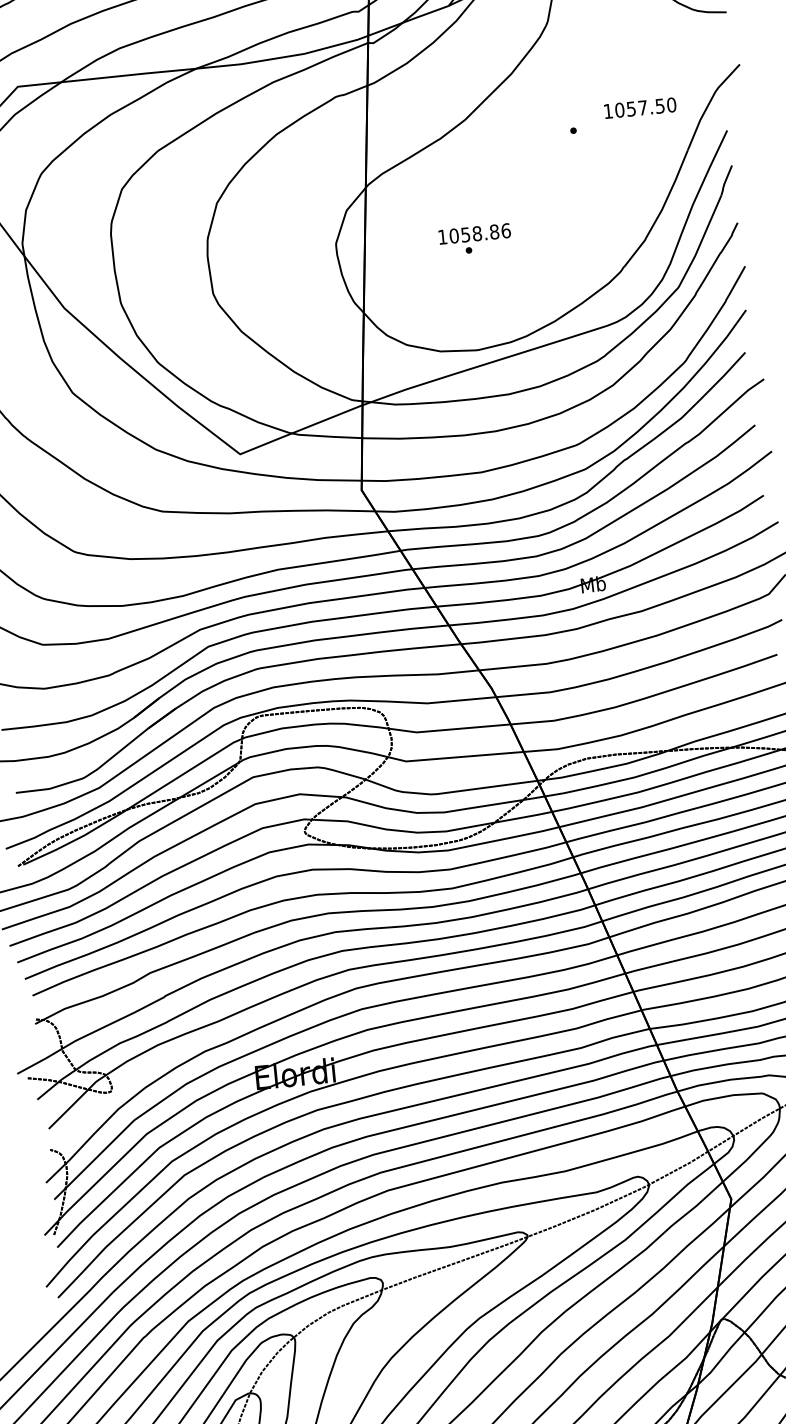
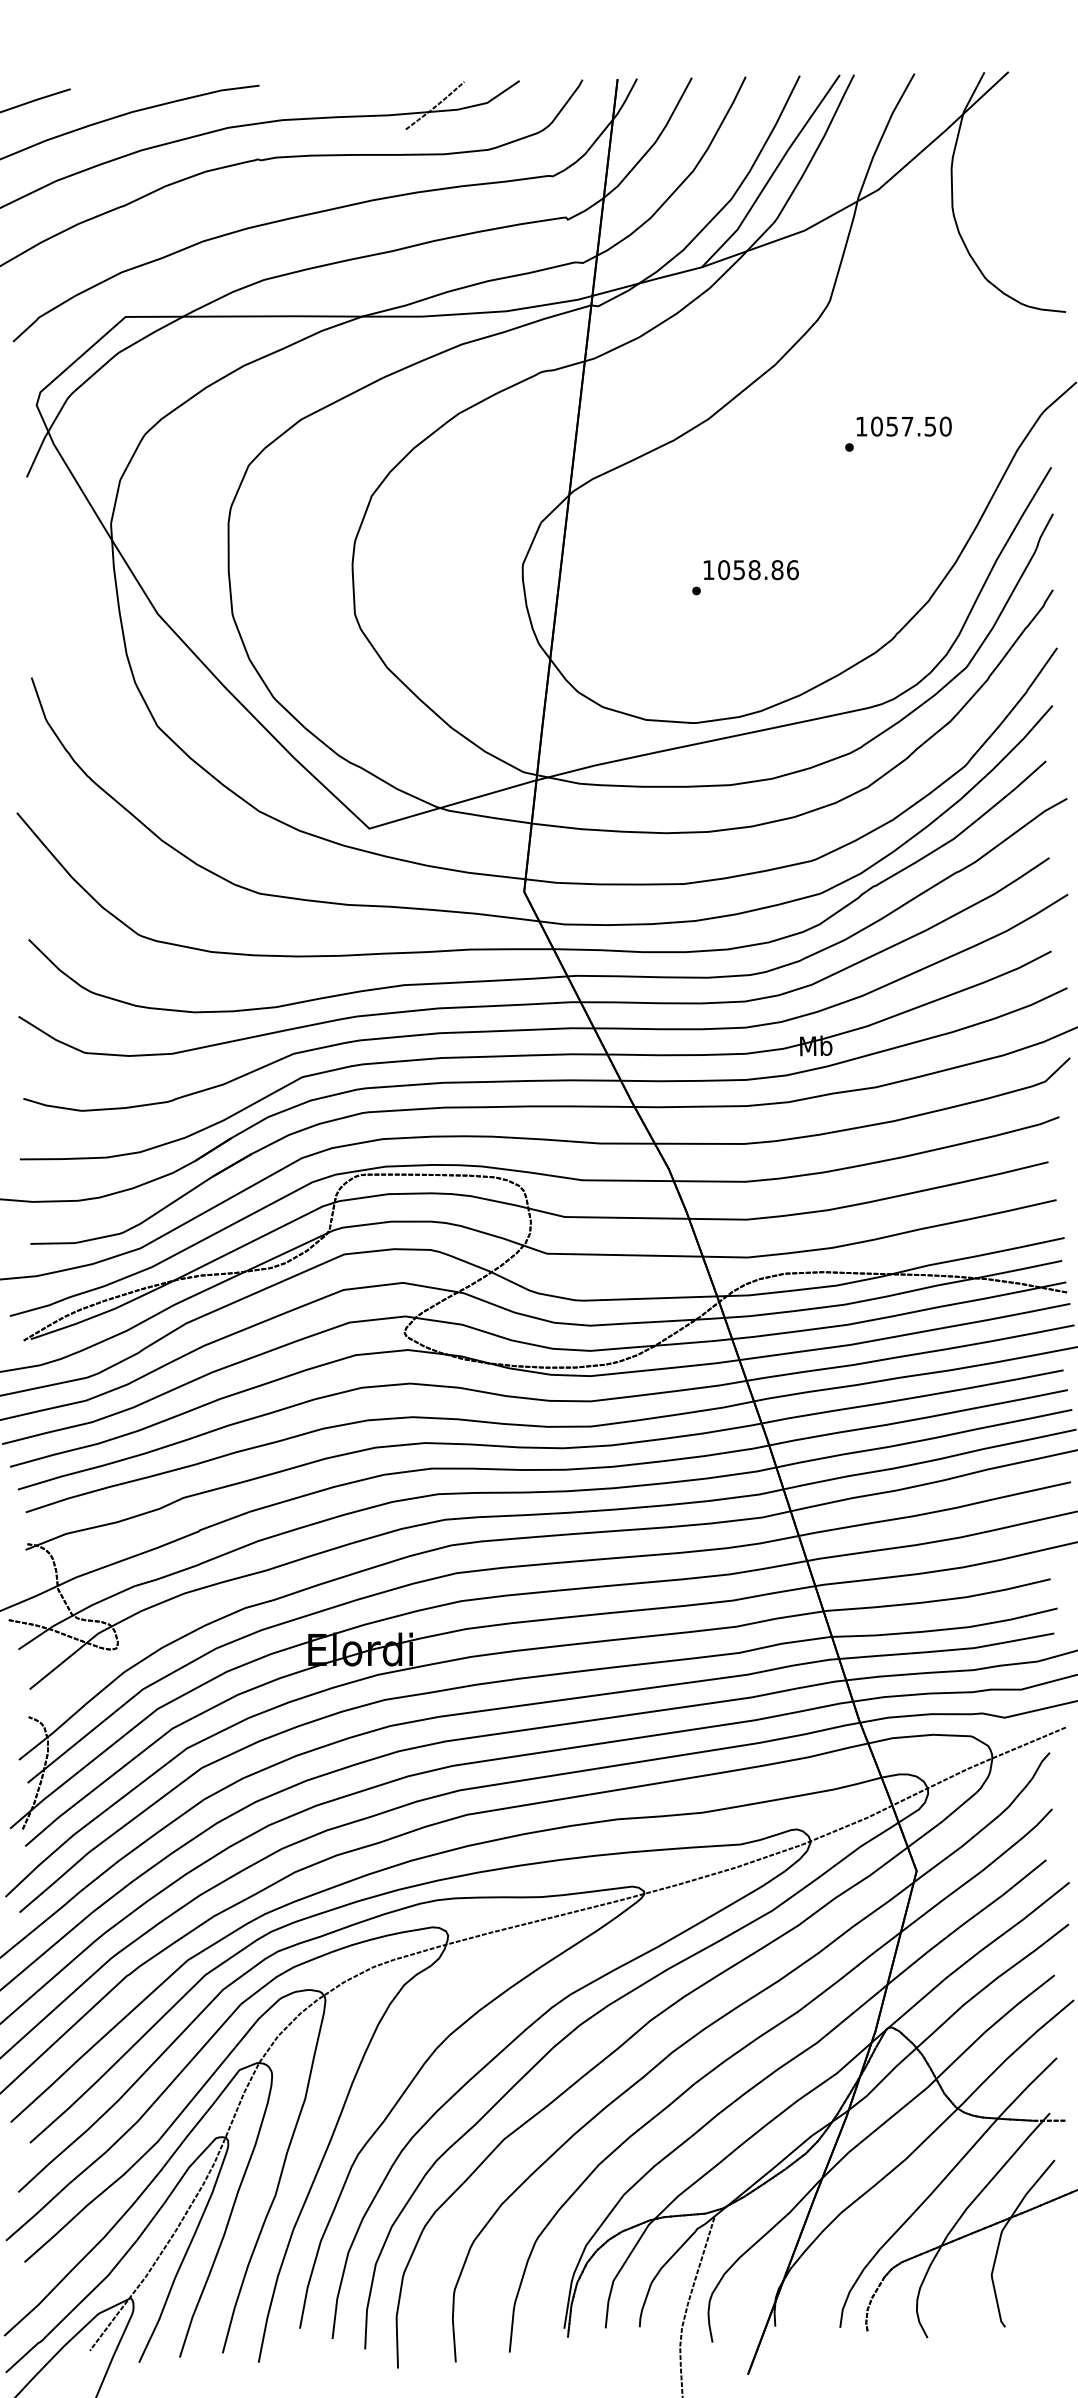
text: (639, 108) -> (903, 426), moved
text: (474, 234) -> (750, 570), moved

